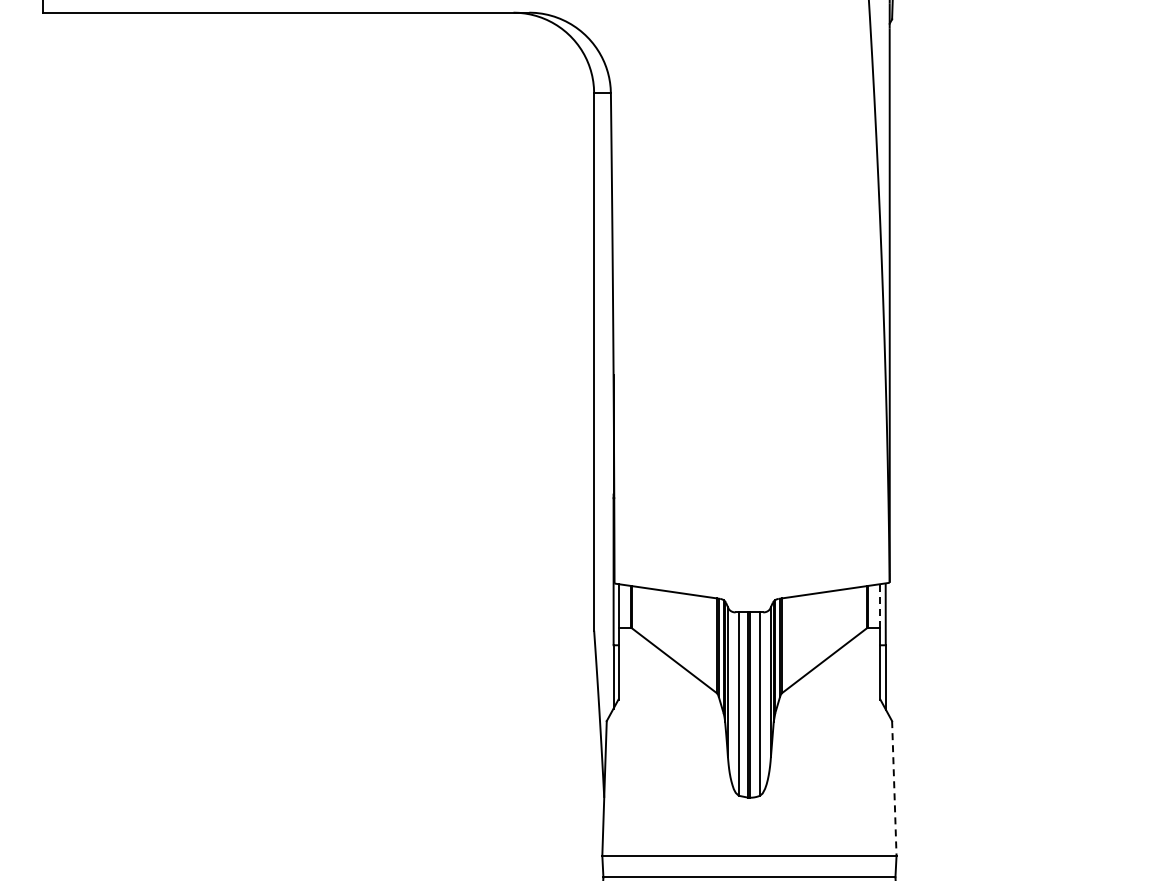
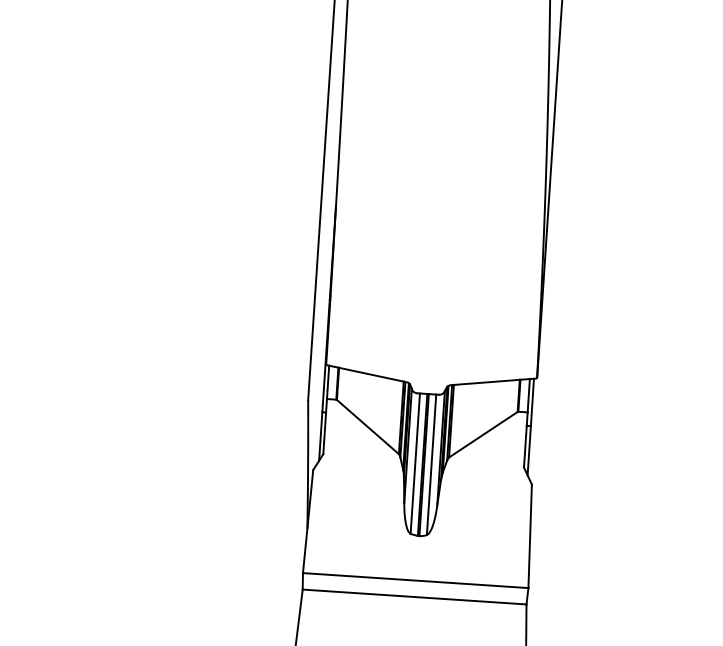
line: (880, 605) -> (528, 395), dashed -> solid
line: (894, 789) -> (530, 537), dashed -> solid

